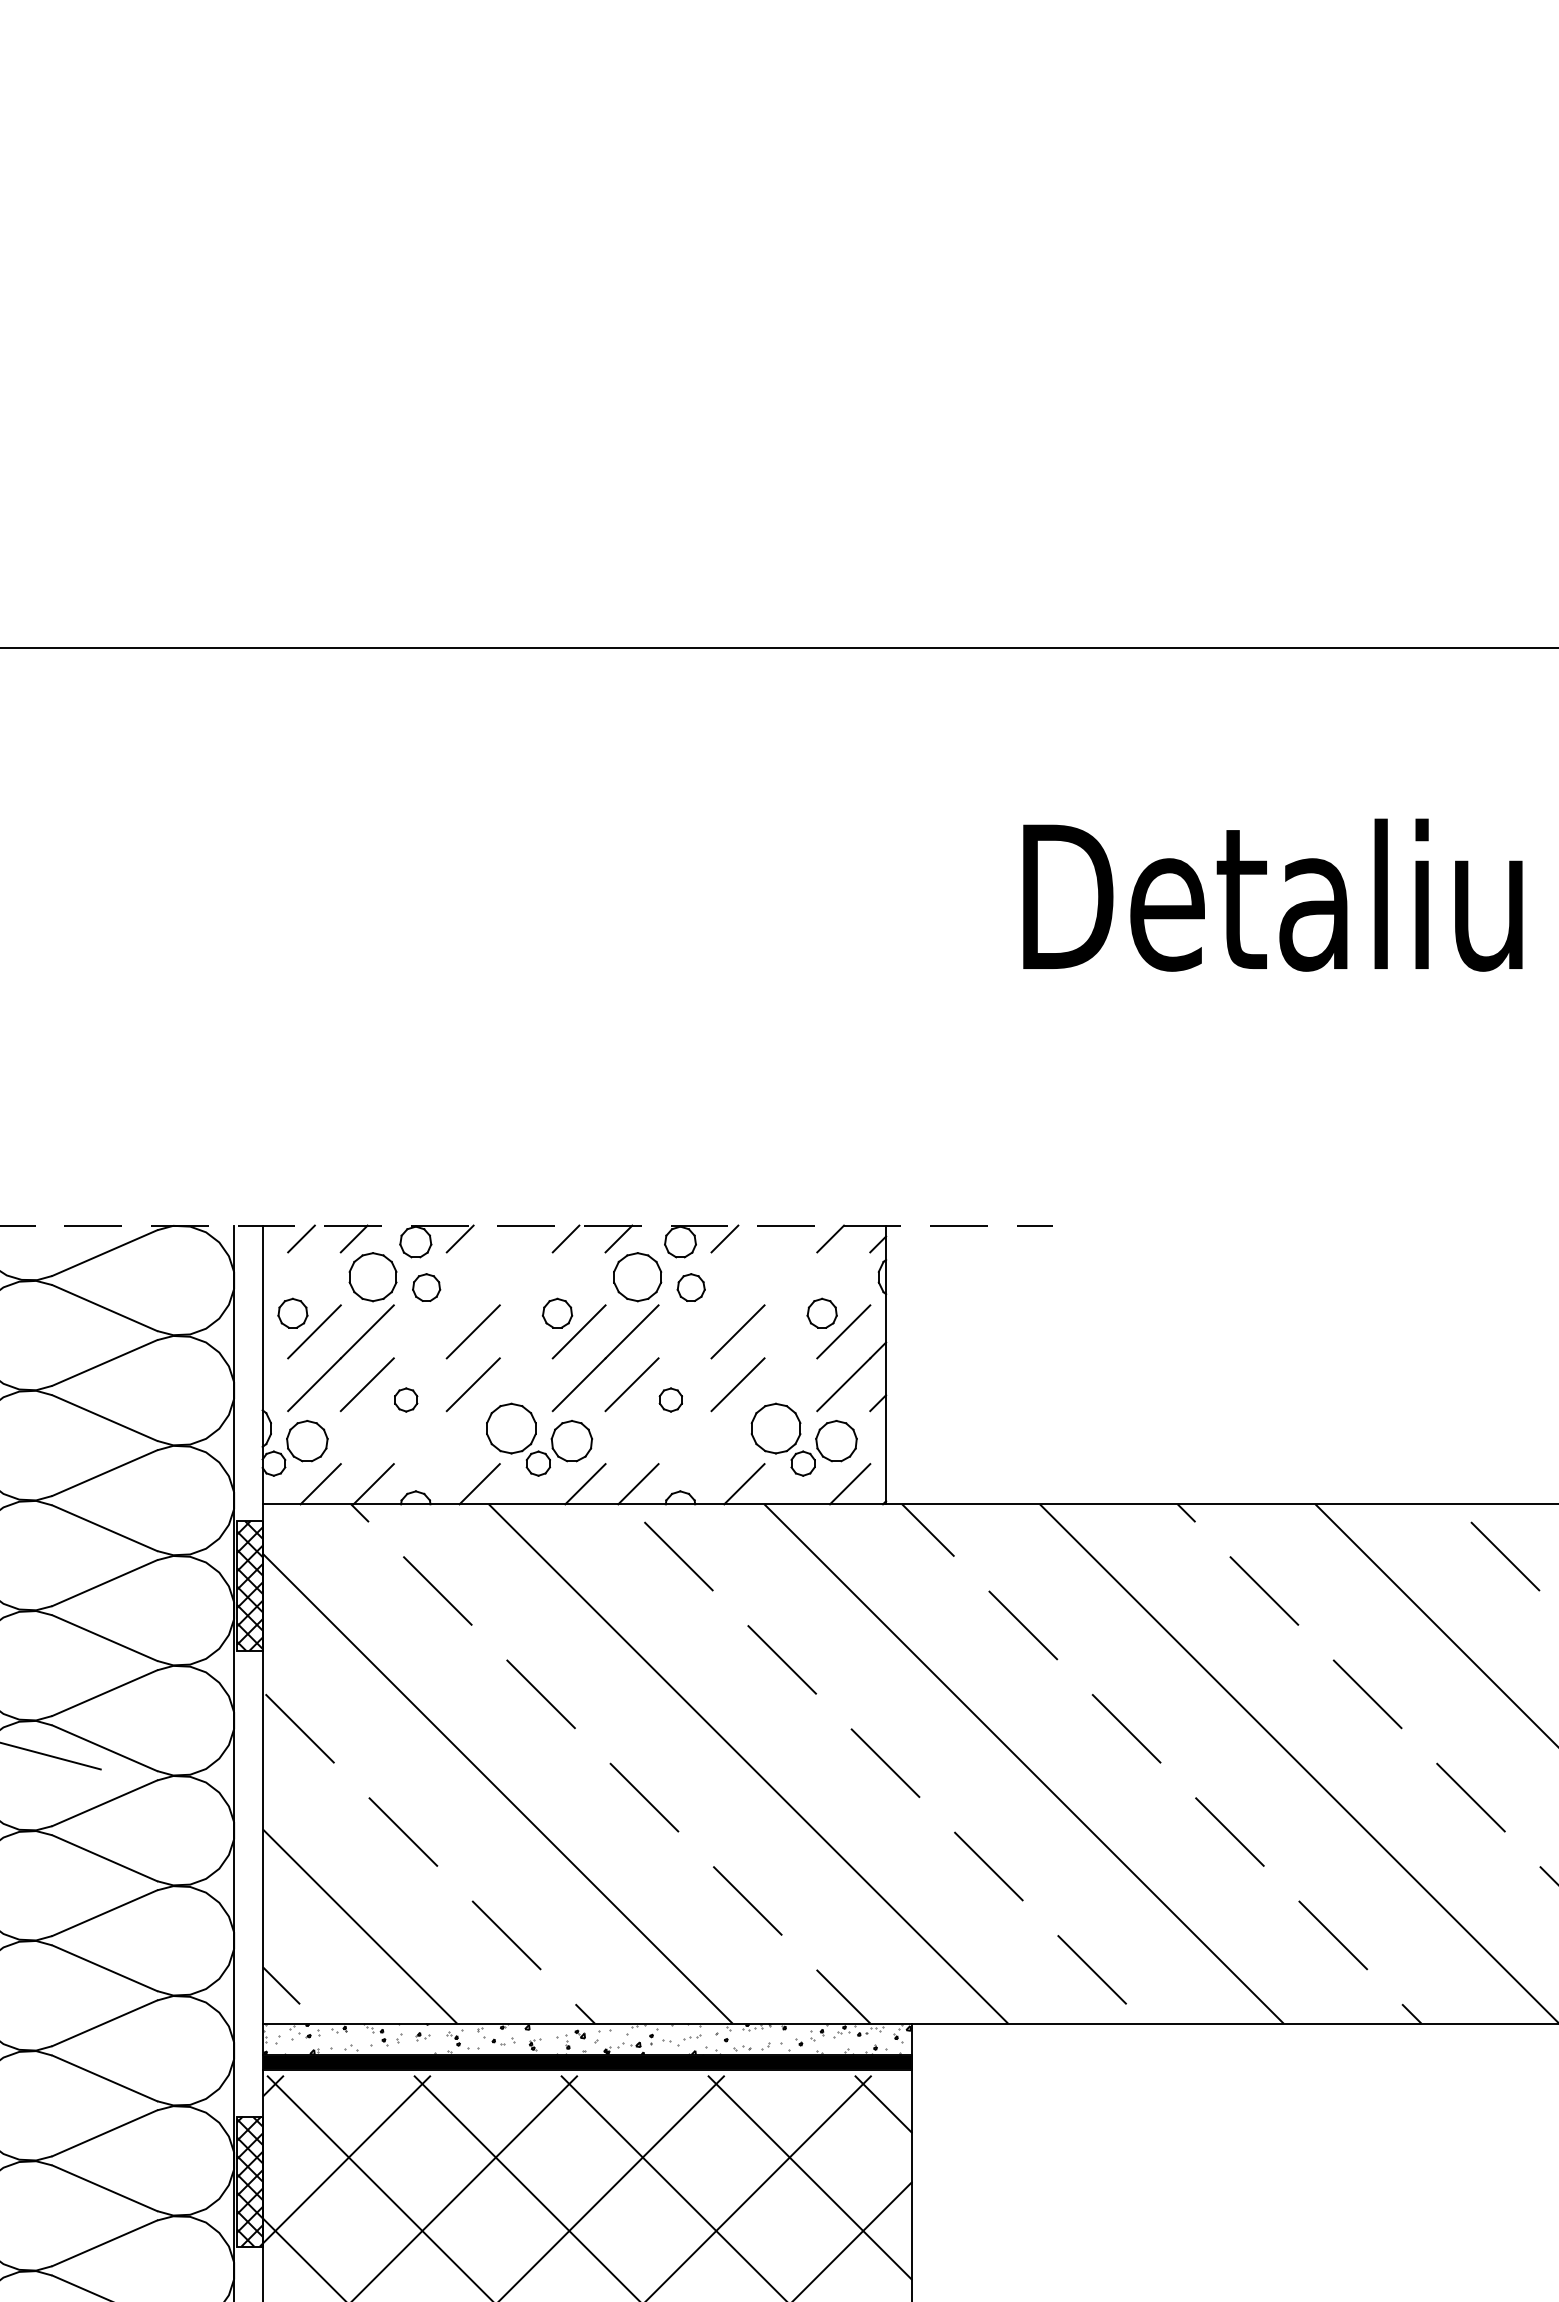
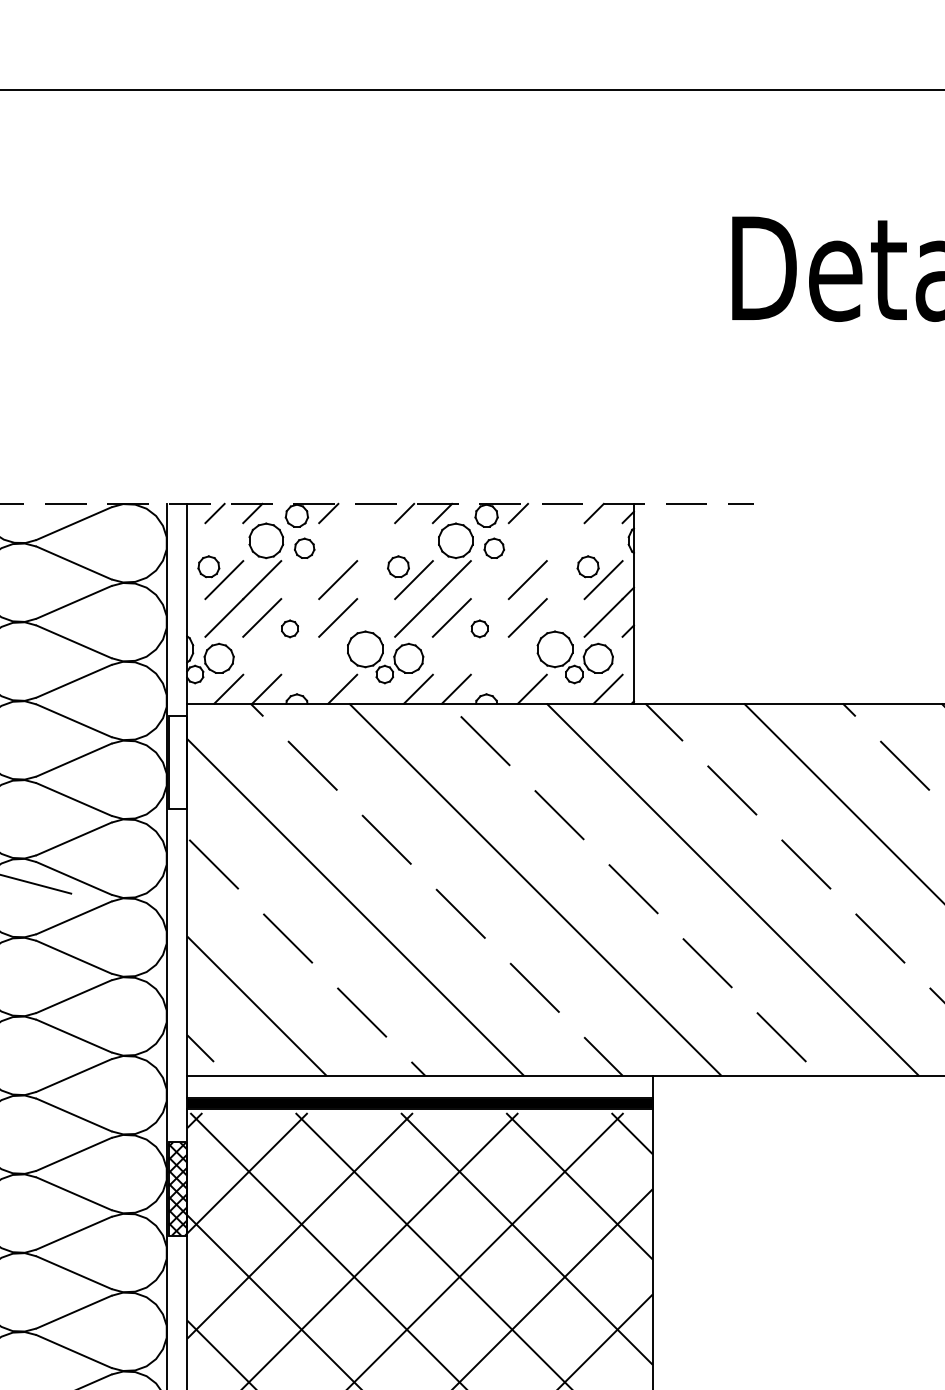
hatch: (250, 1585) -> (178, 761), removed
hatch: (586, 2038) -> (419, 1086), removed

